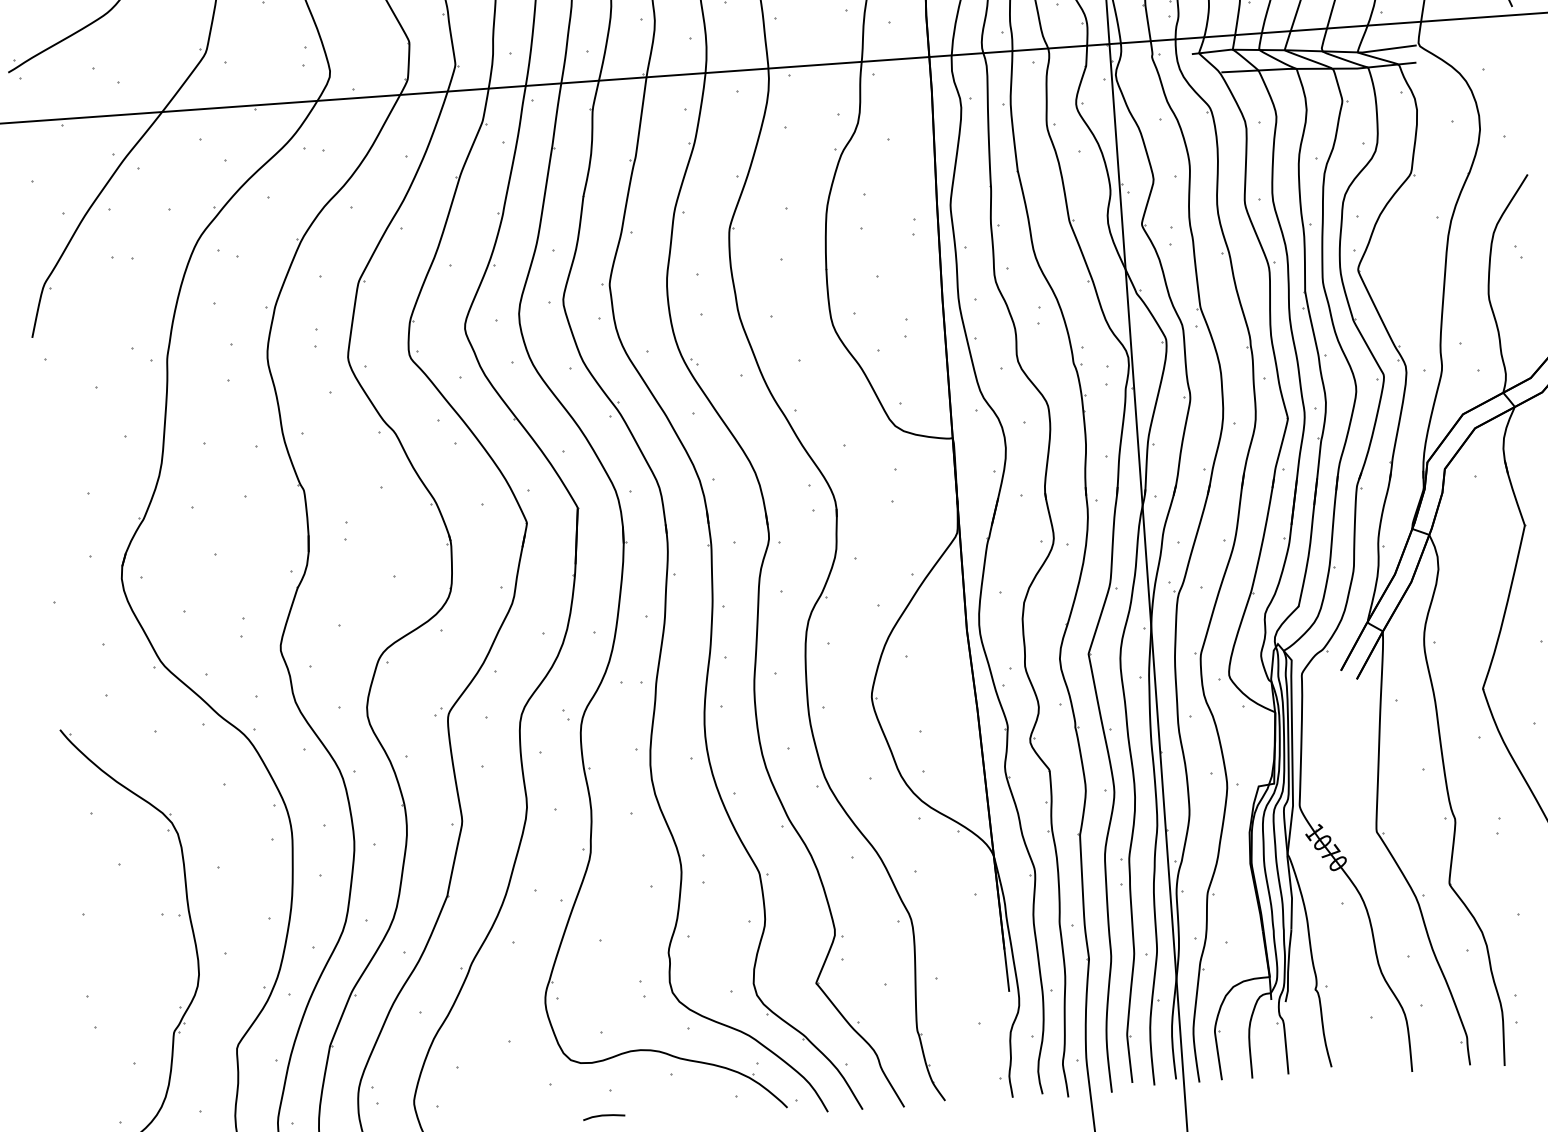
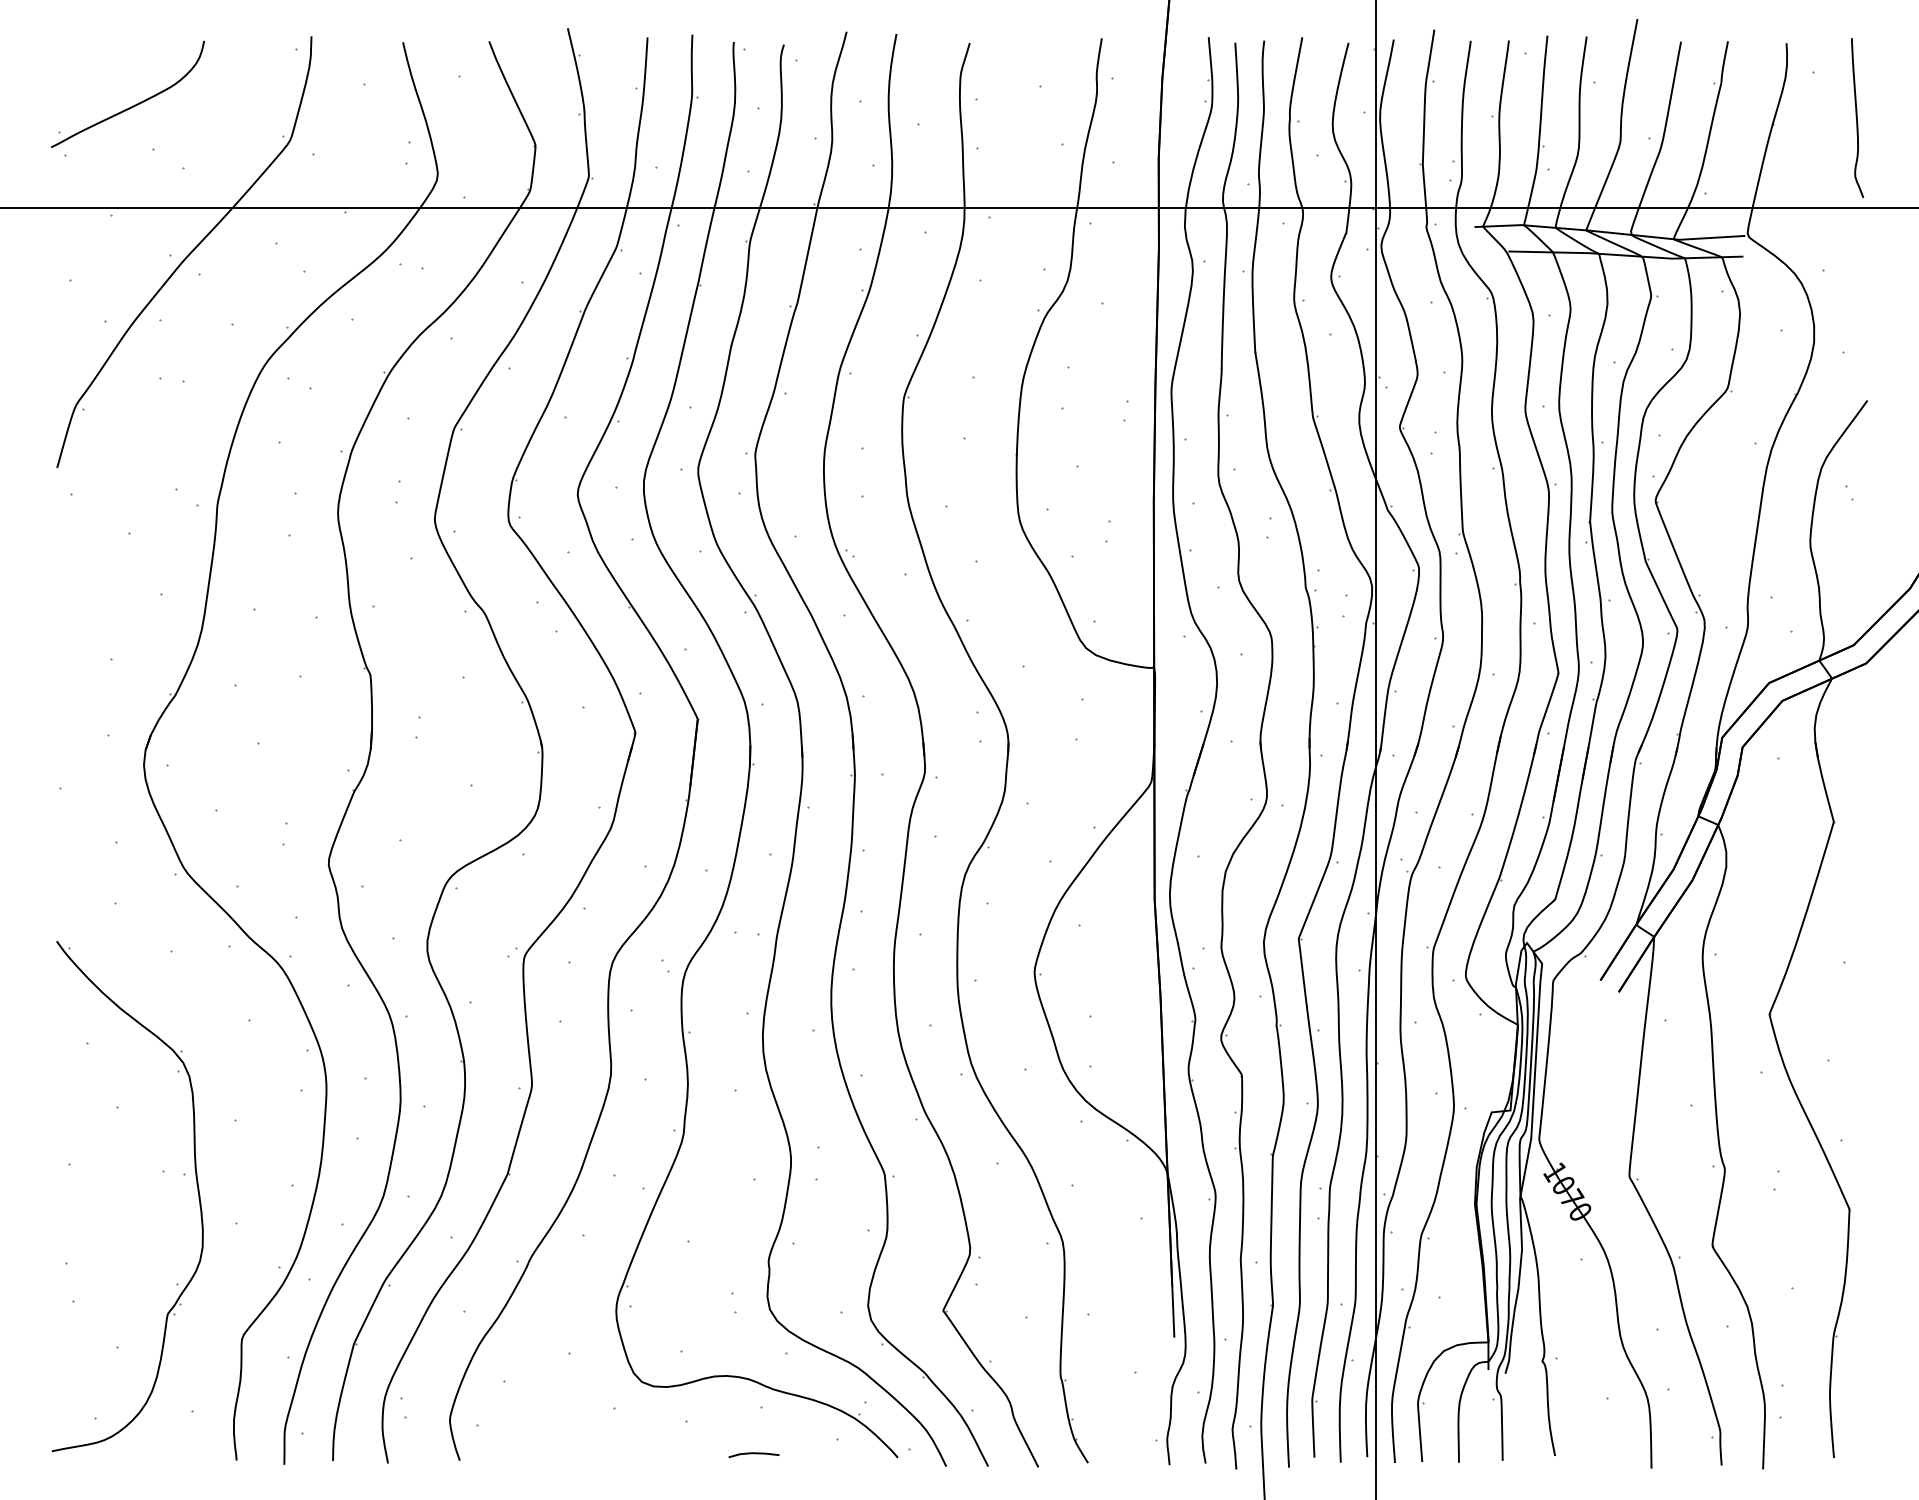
line: (603, 1116) -> (753, 1454), moved

